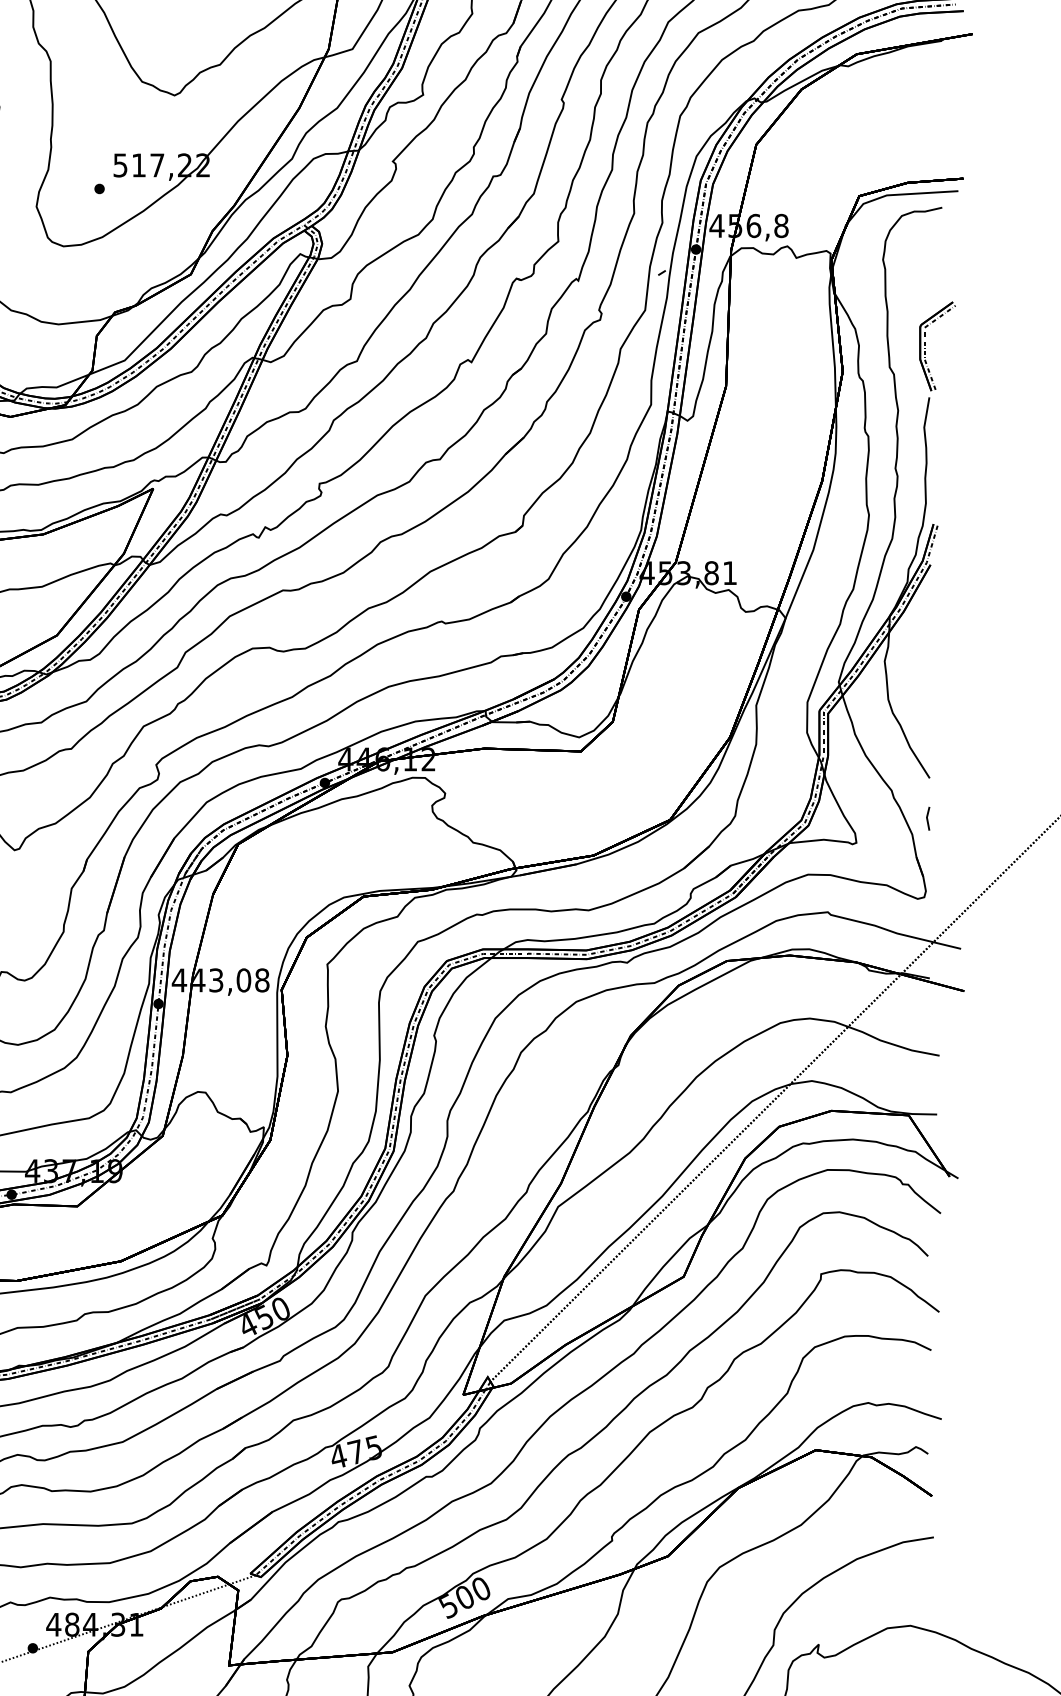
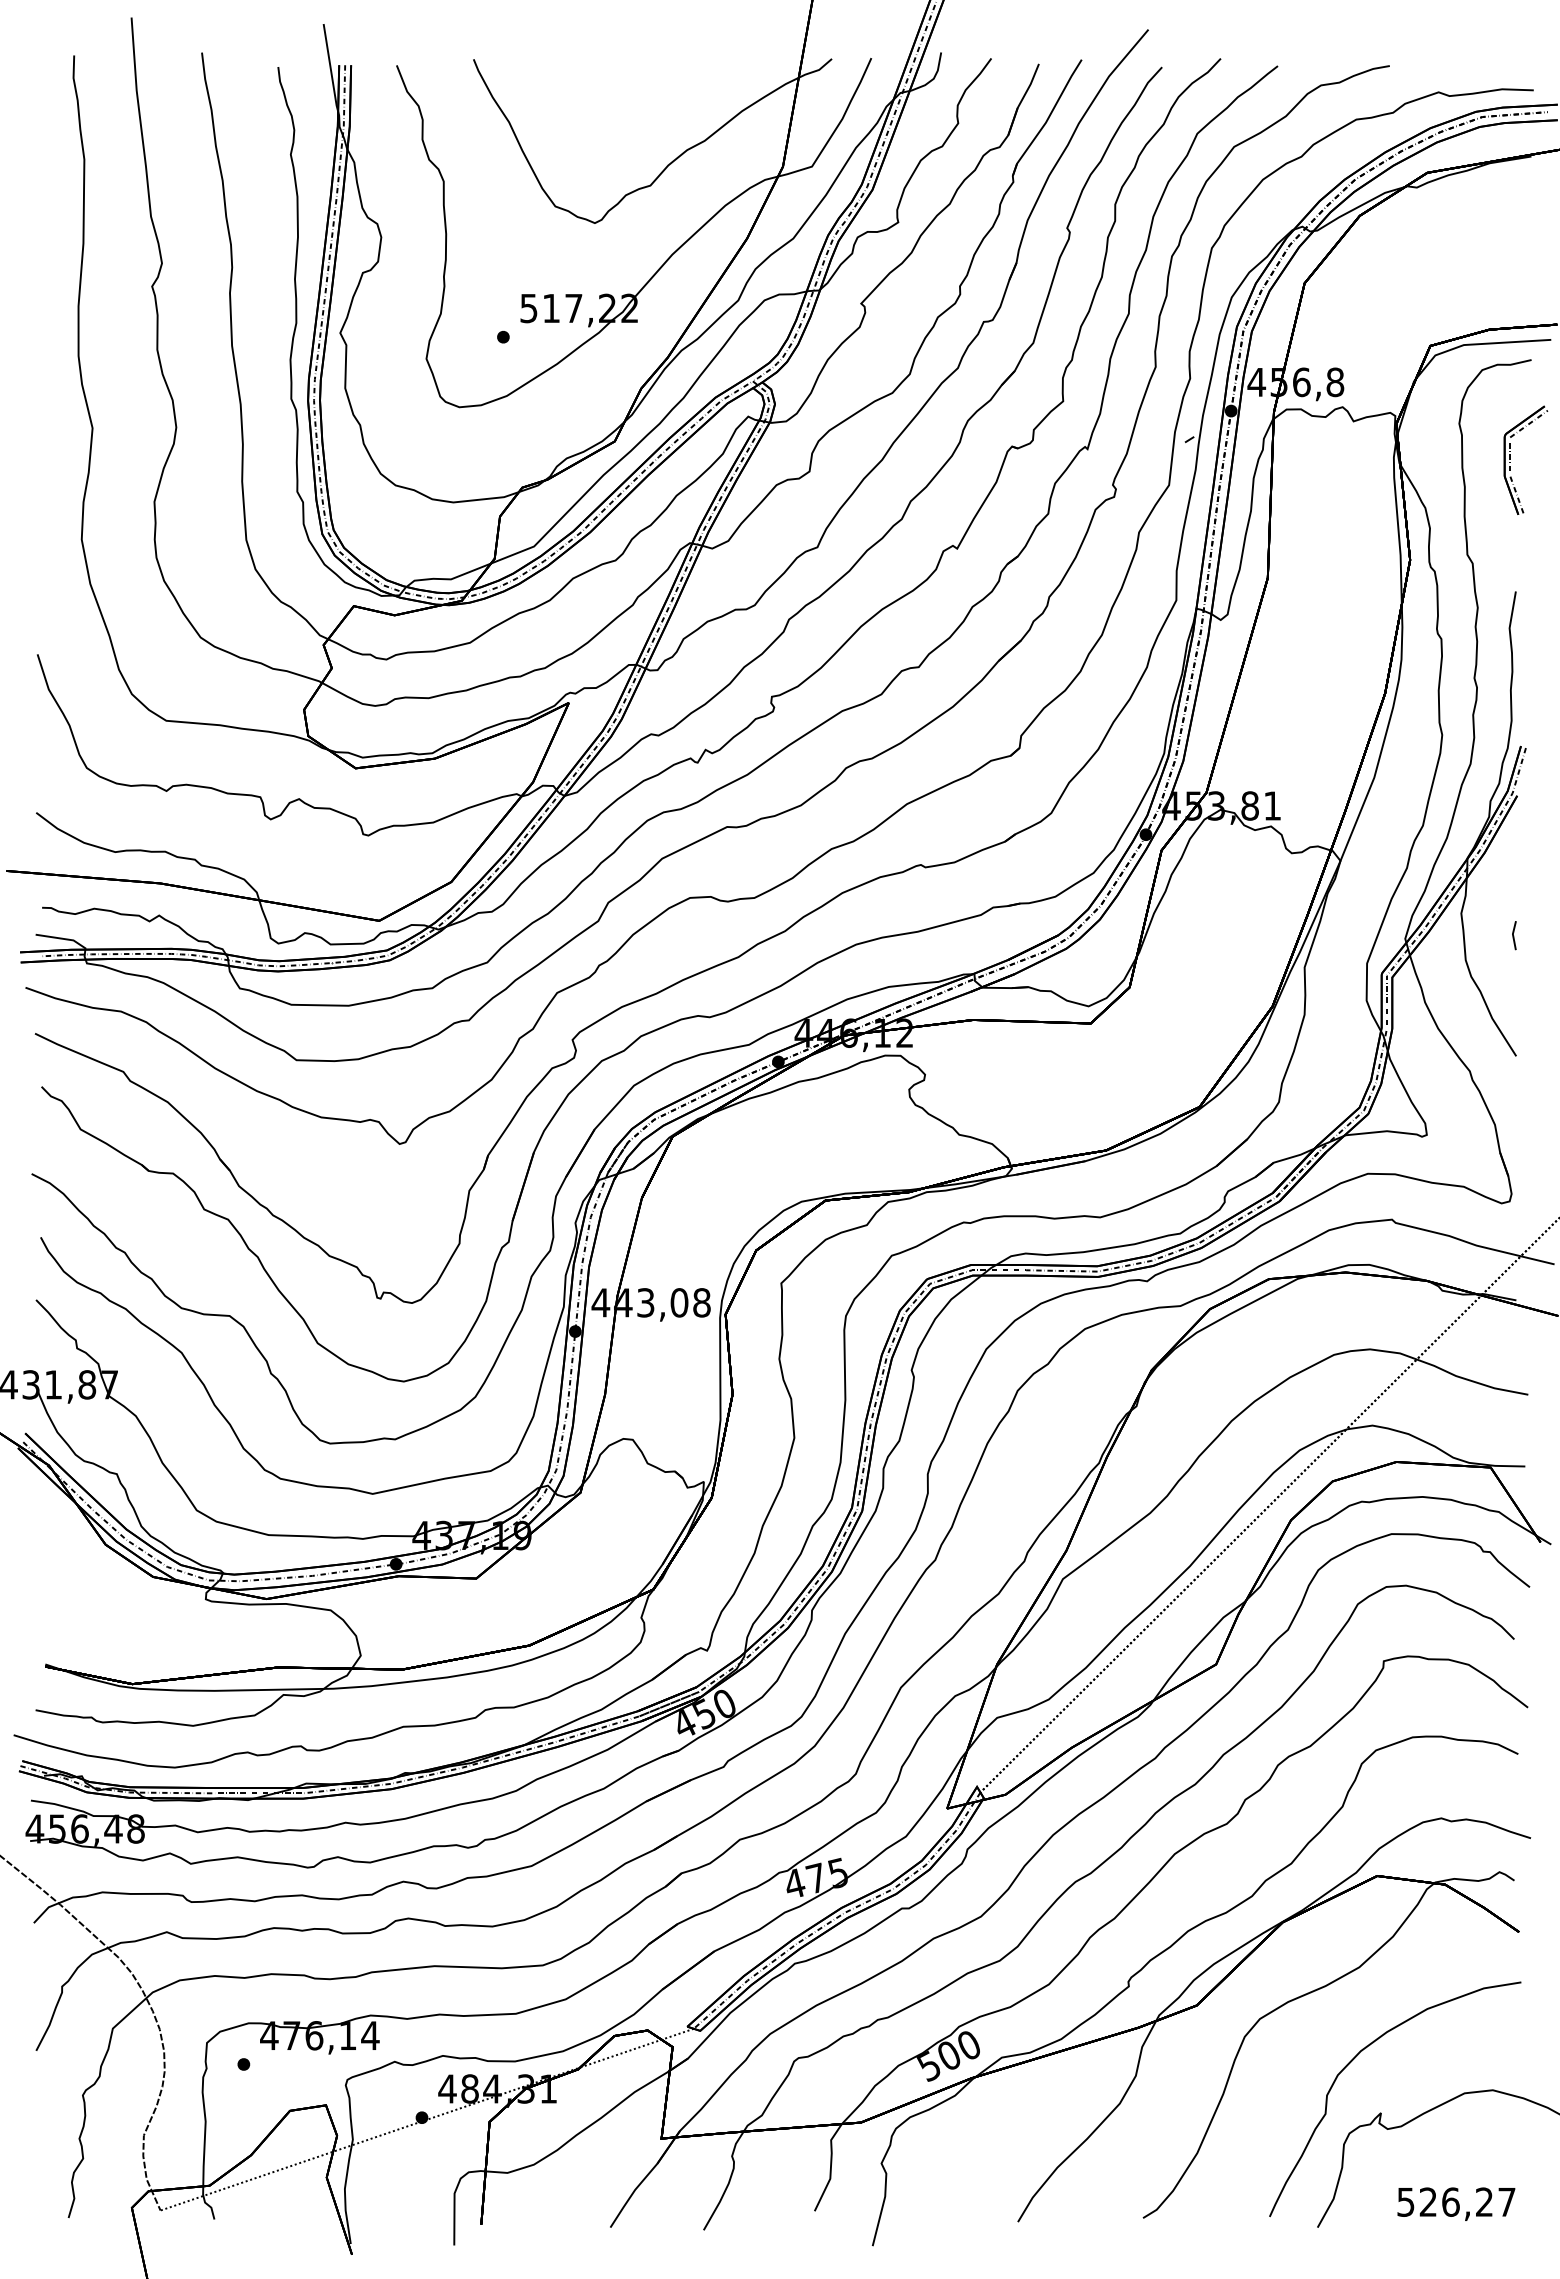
part: (925, 345) -> (1510, 459), moved
line: (927, 818) -> (1513, 935), moved

